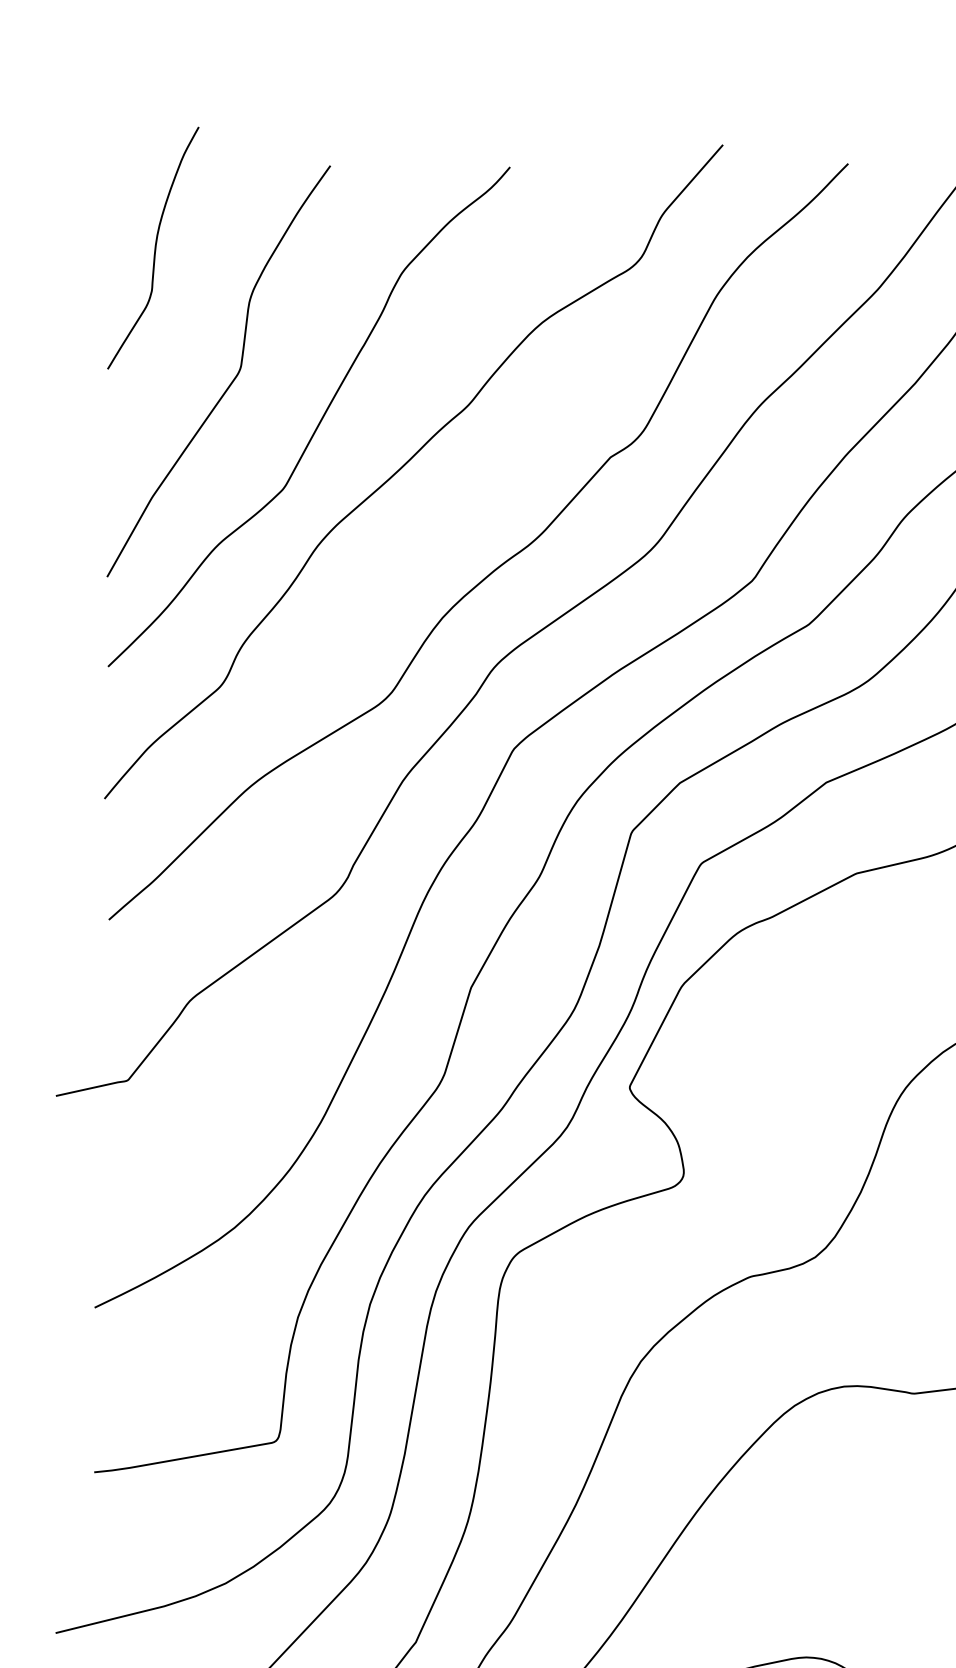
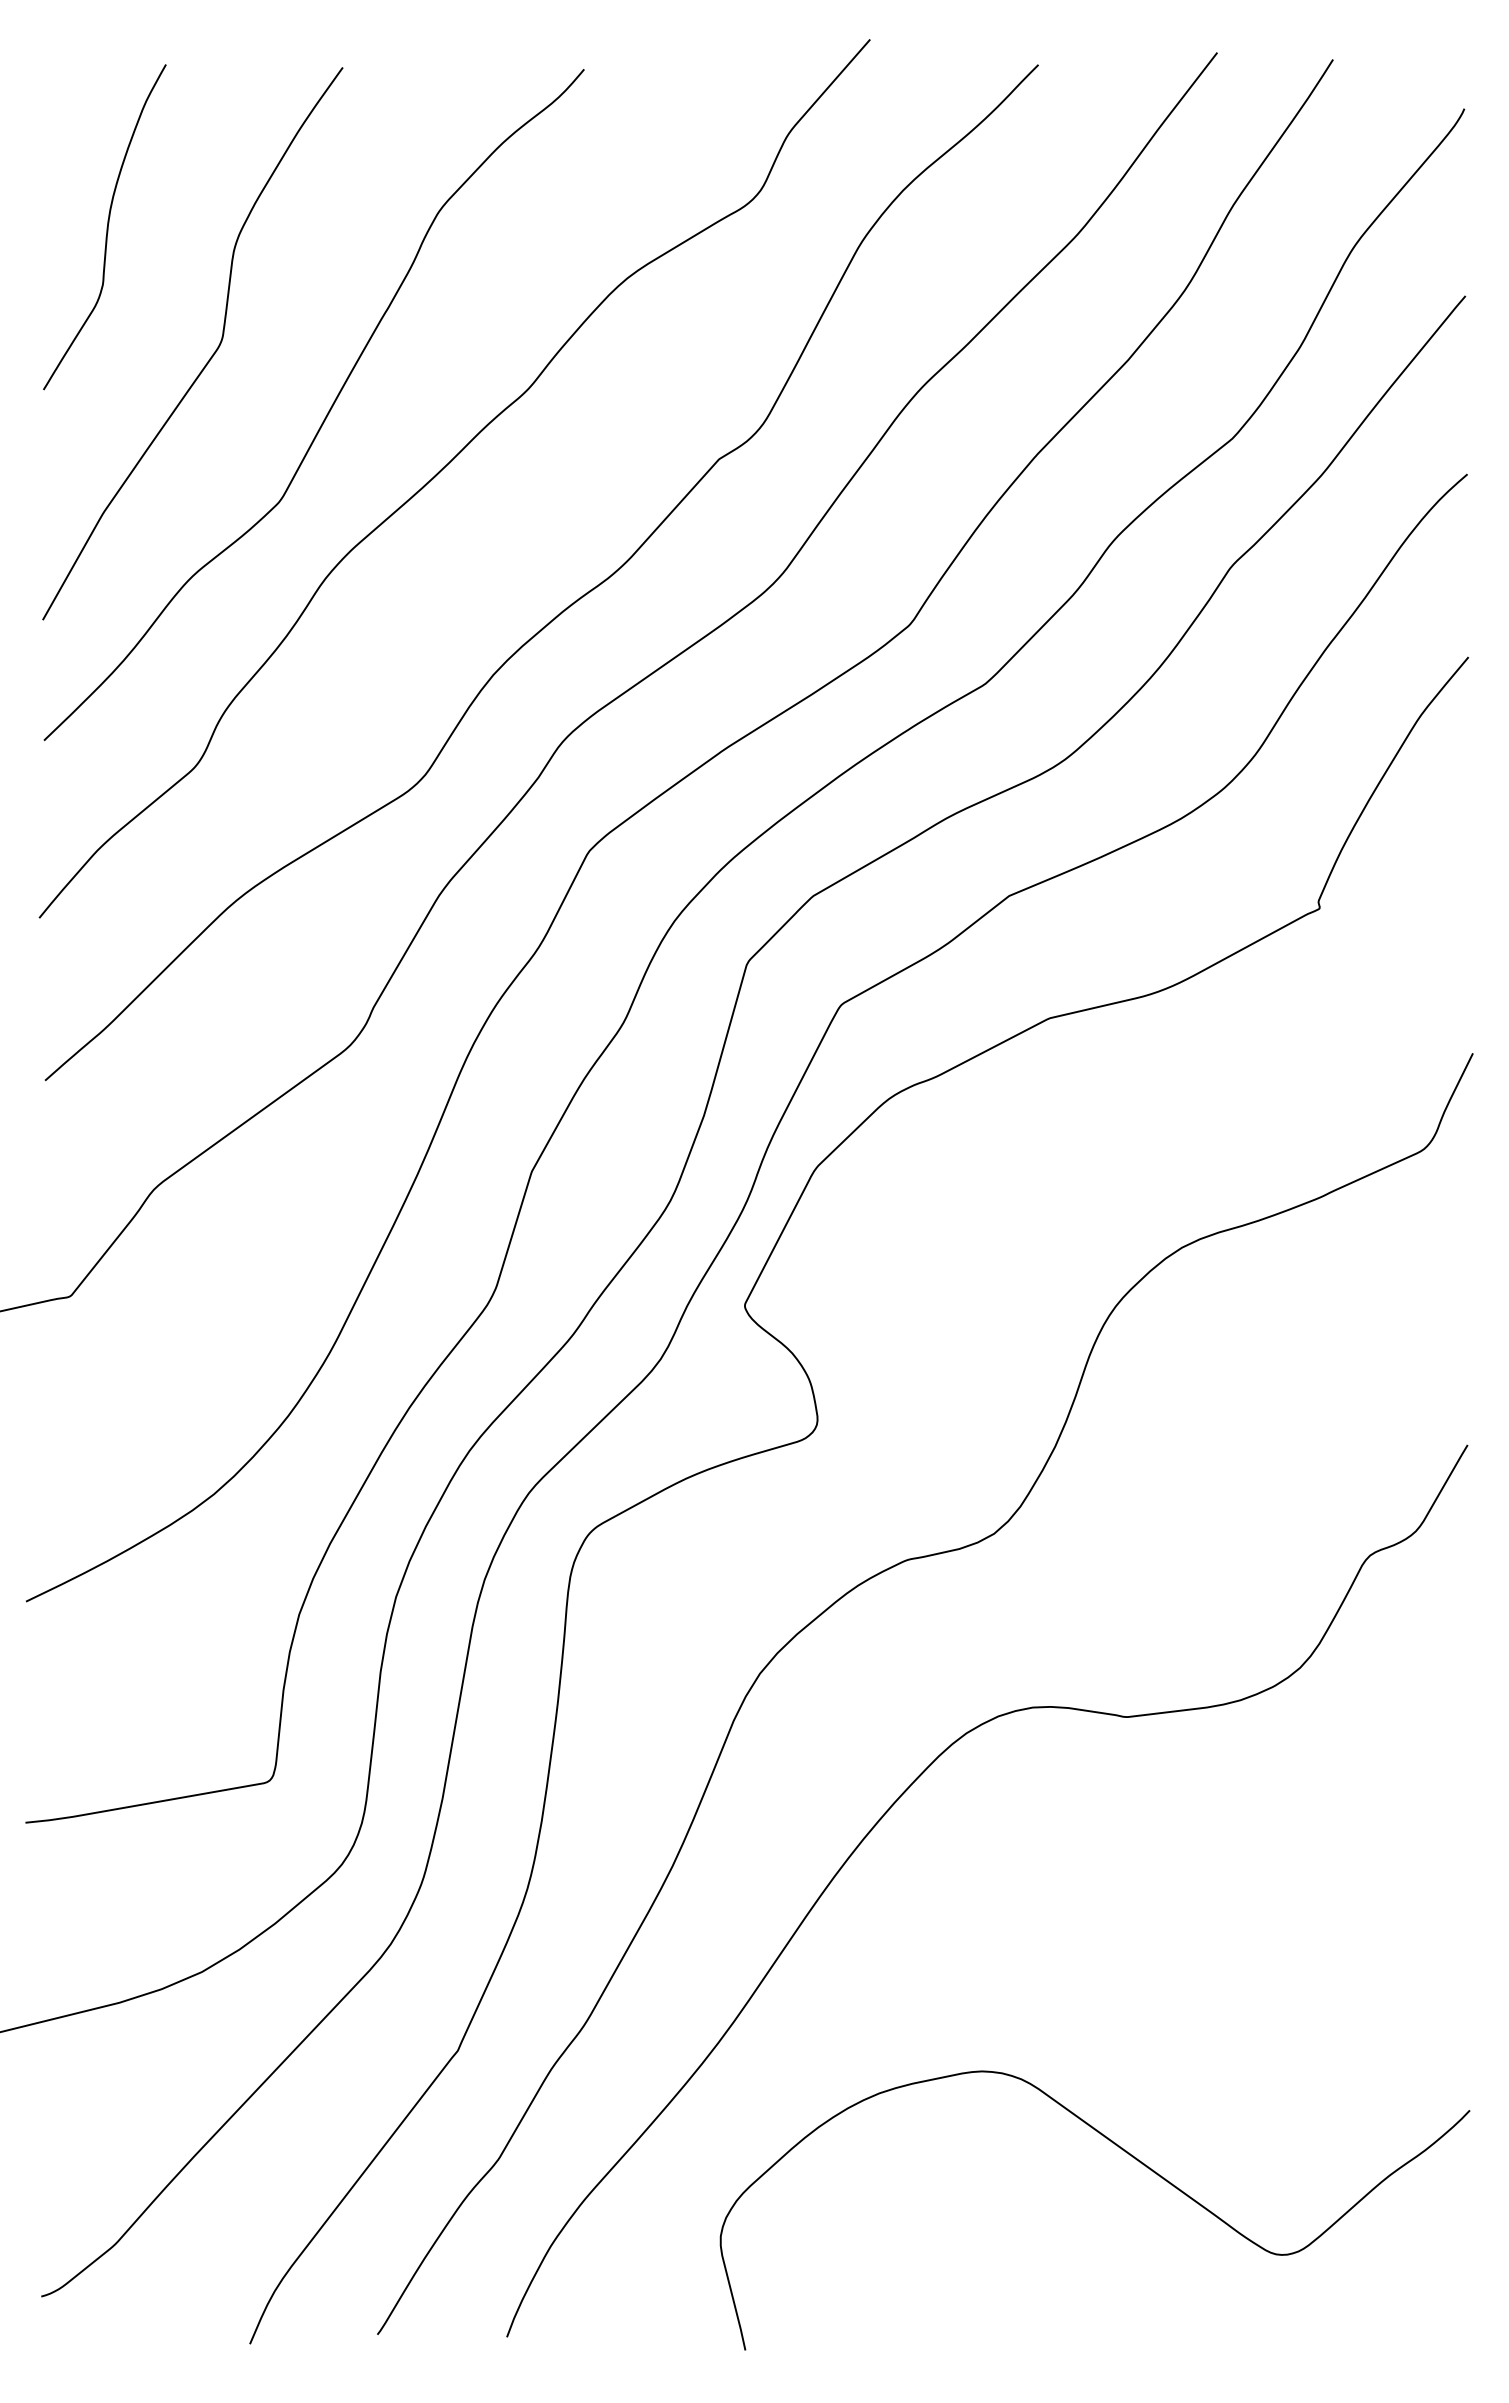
curve: (154, 248) -> (106, 227), moved

